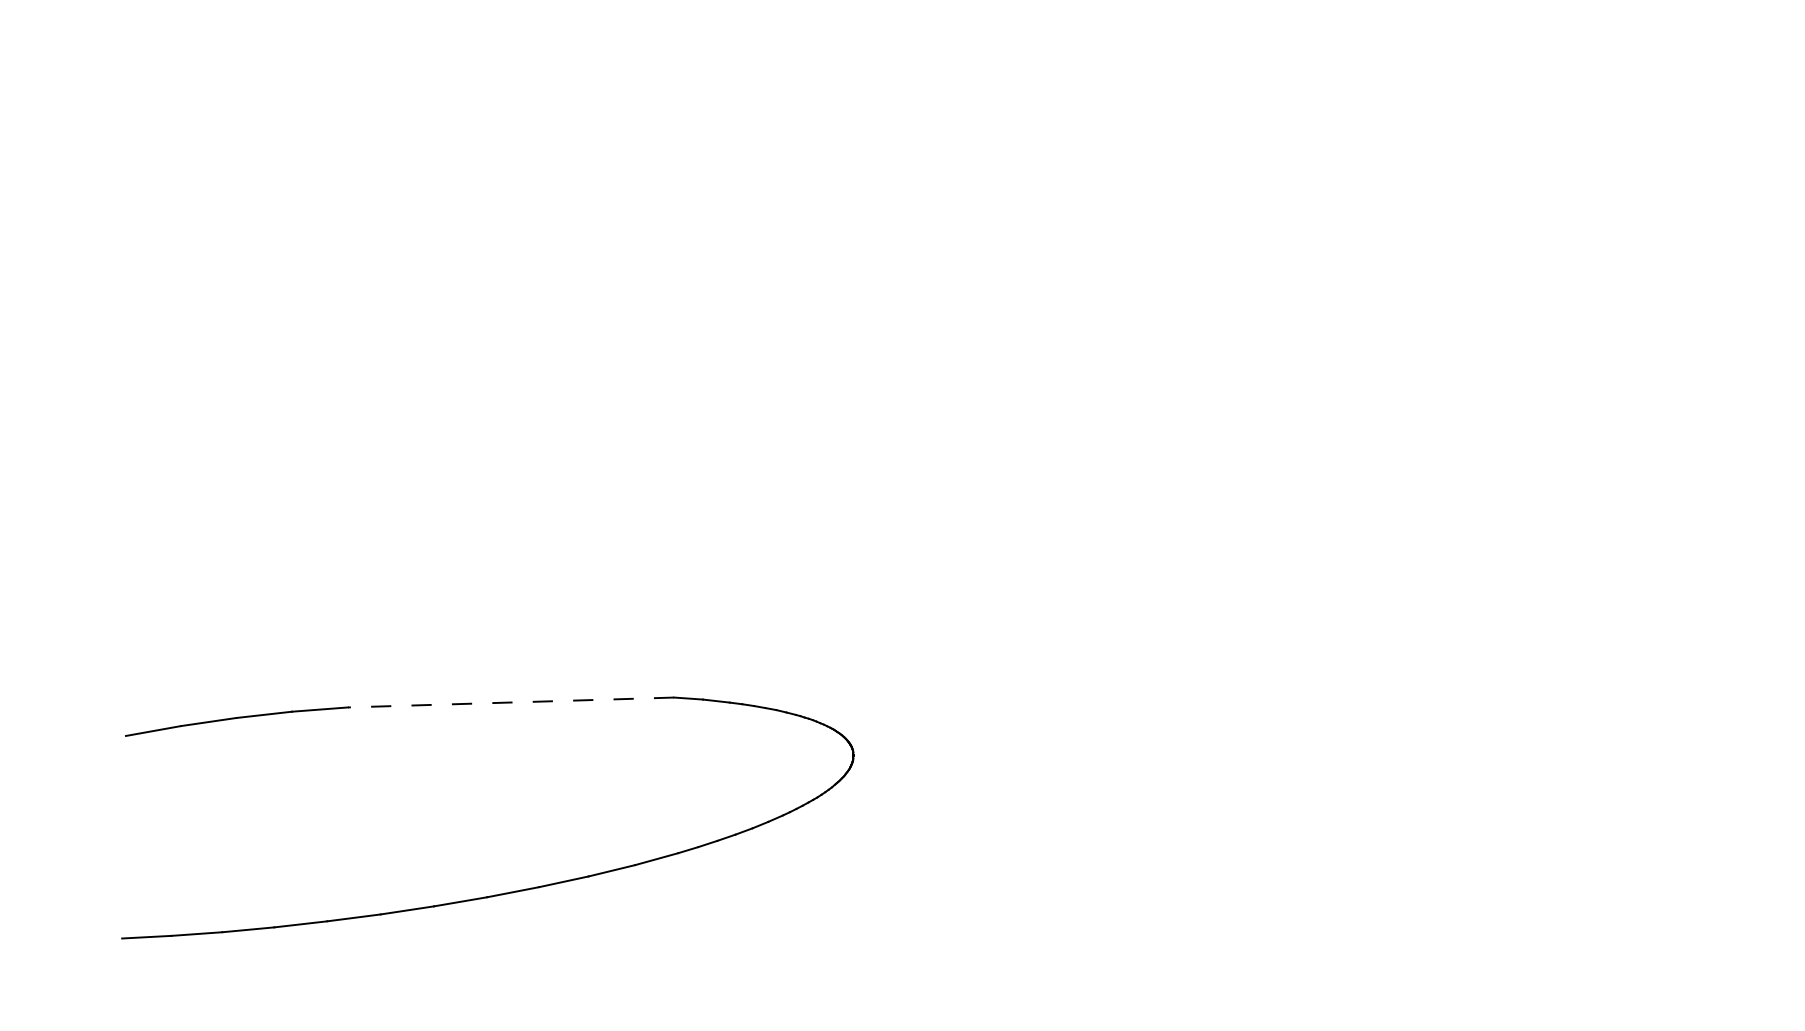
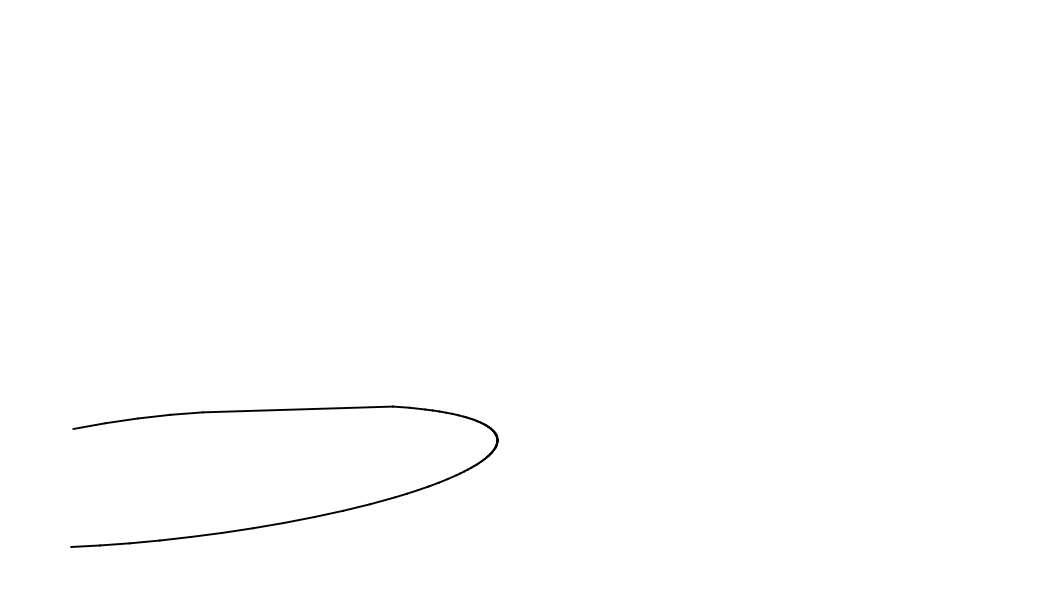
line: (510, 702) -> (297, 409), dashed -> solid

